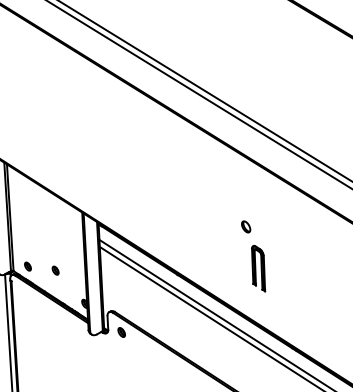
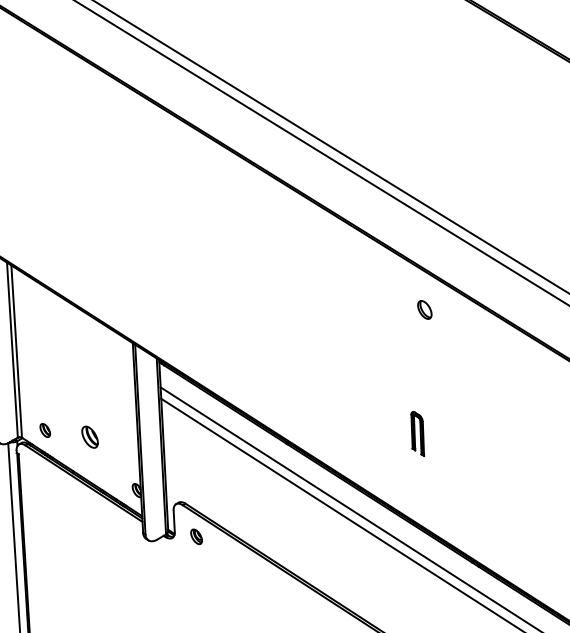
part: (246, 226) -> (425, 309), moved
part: (258, 268) -> (417, 433), size x0.6
part: (55, 270) -> (89, 436), size x1.6

